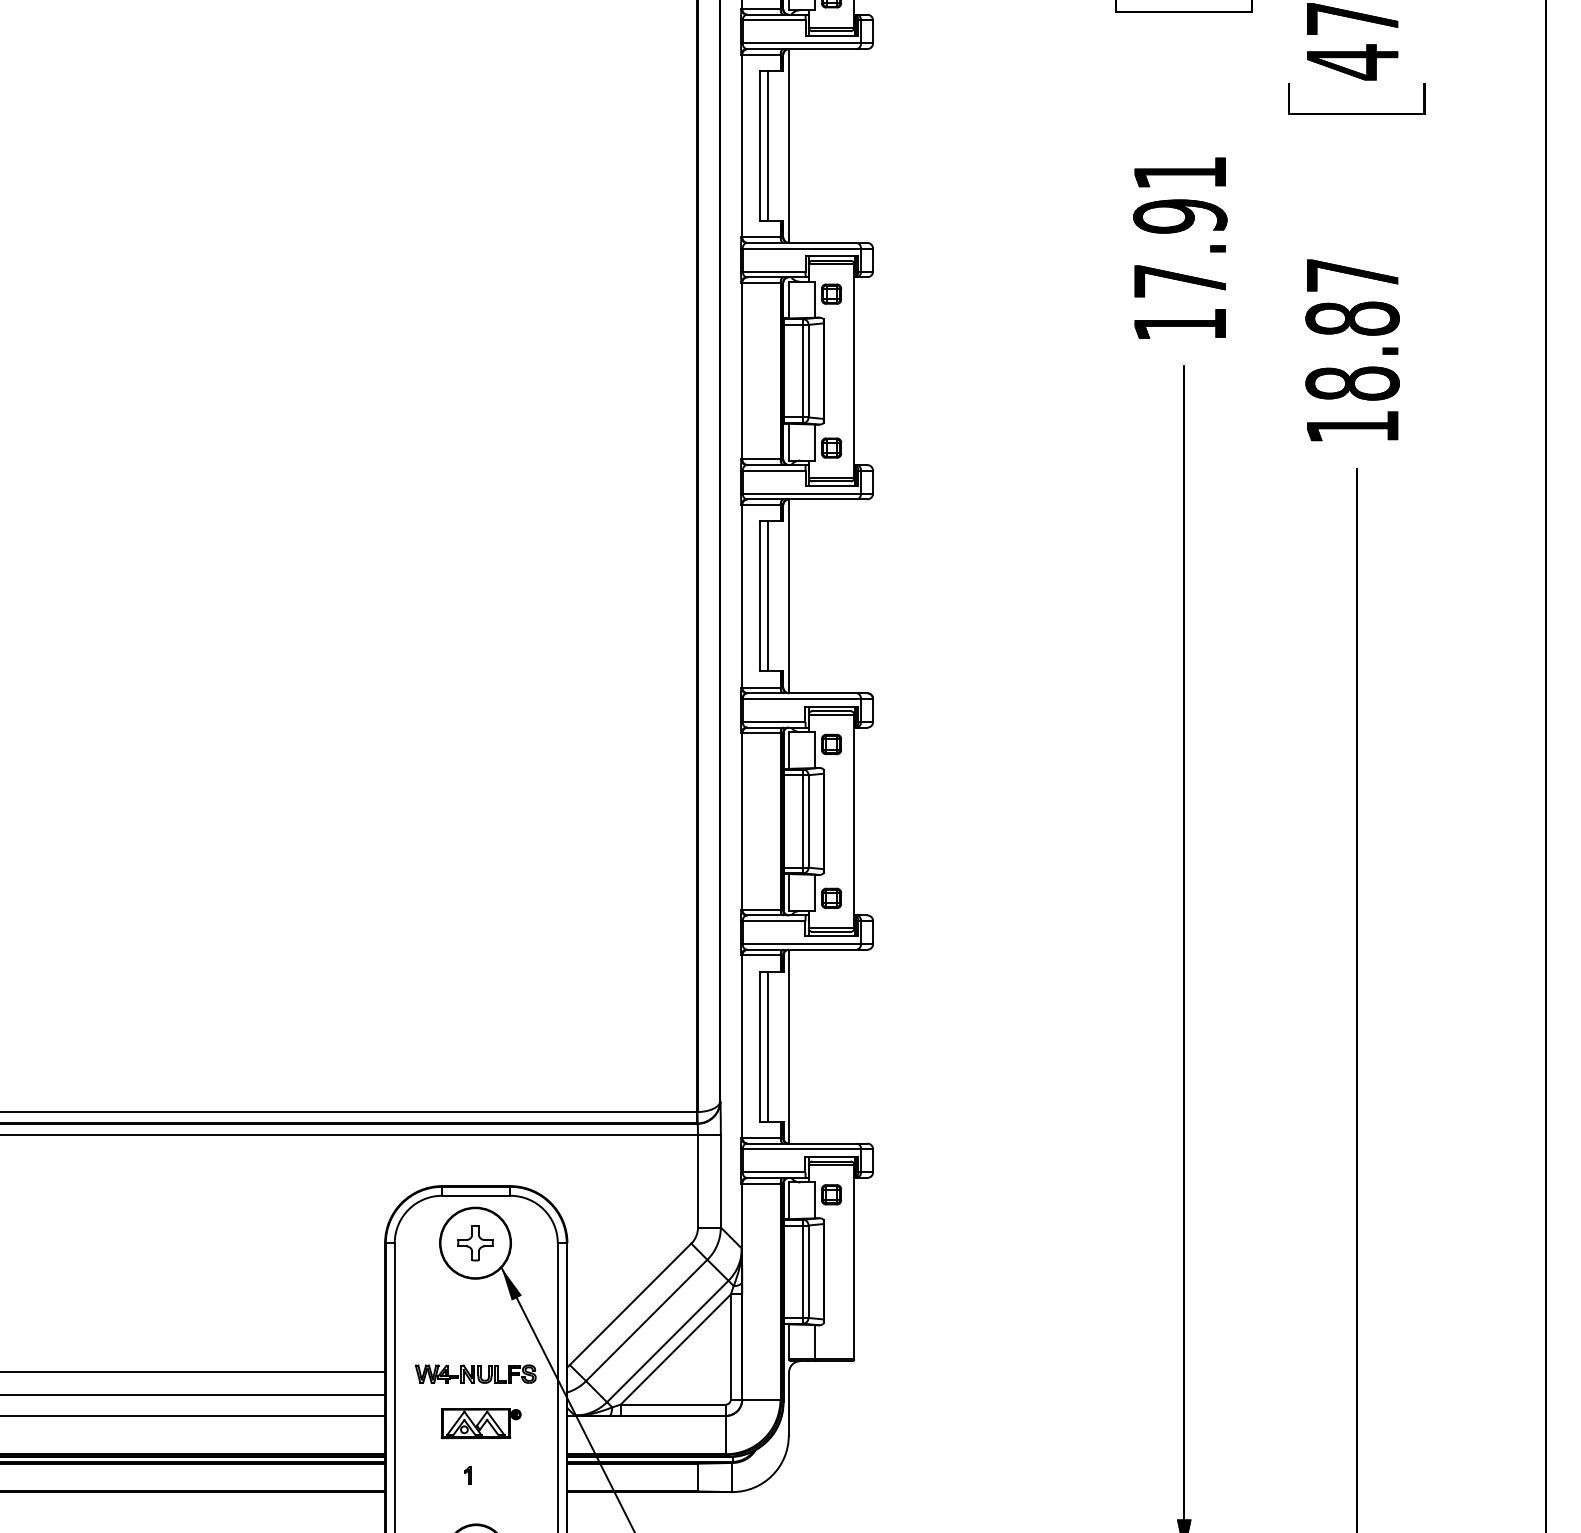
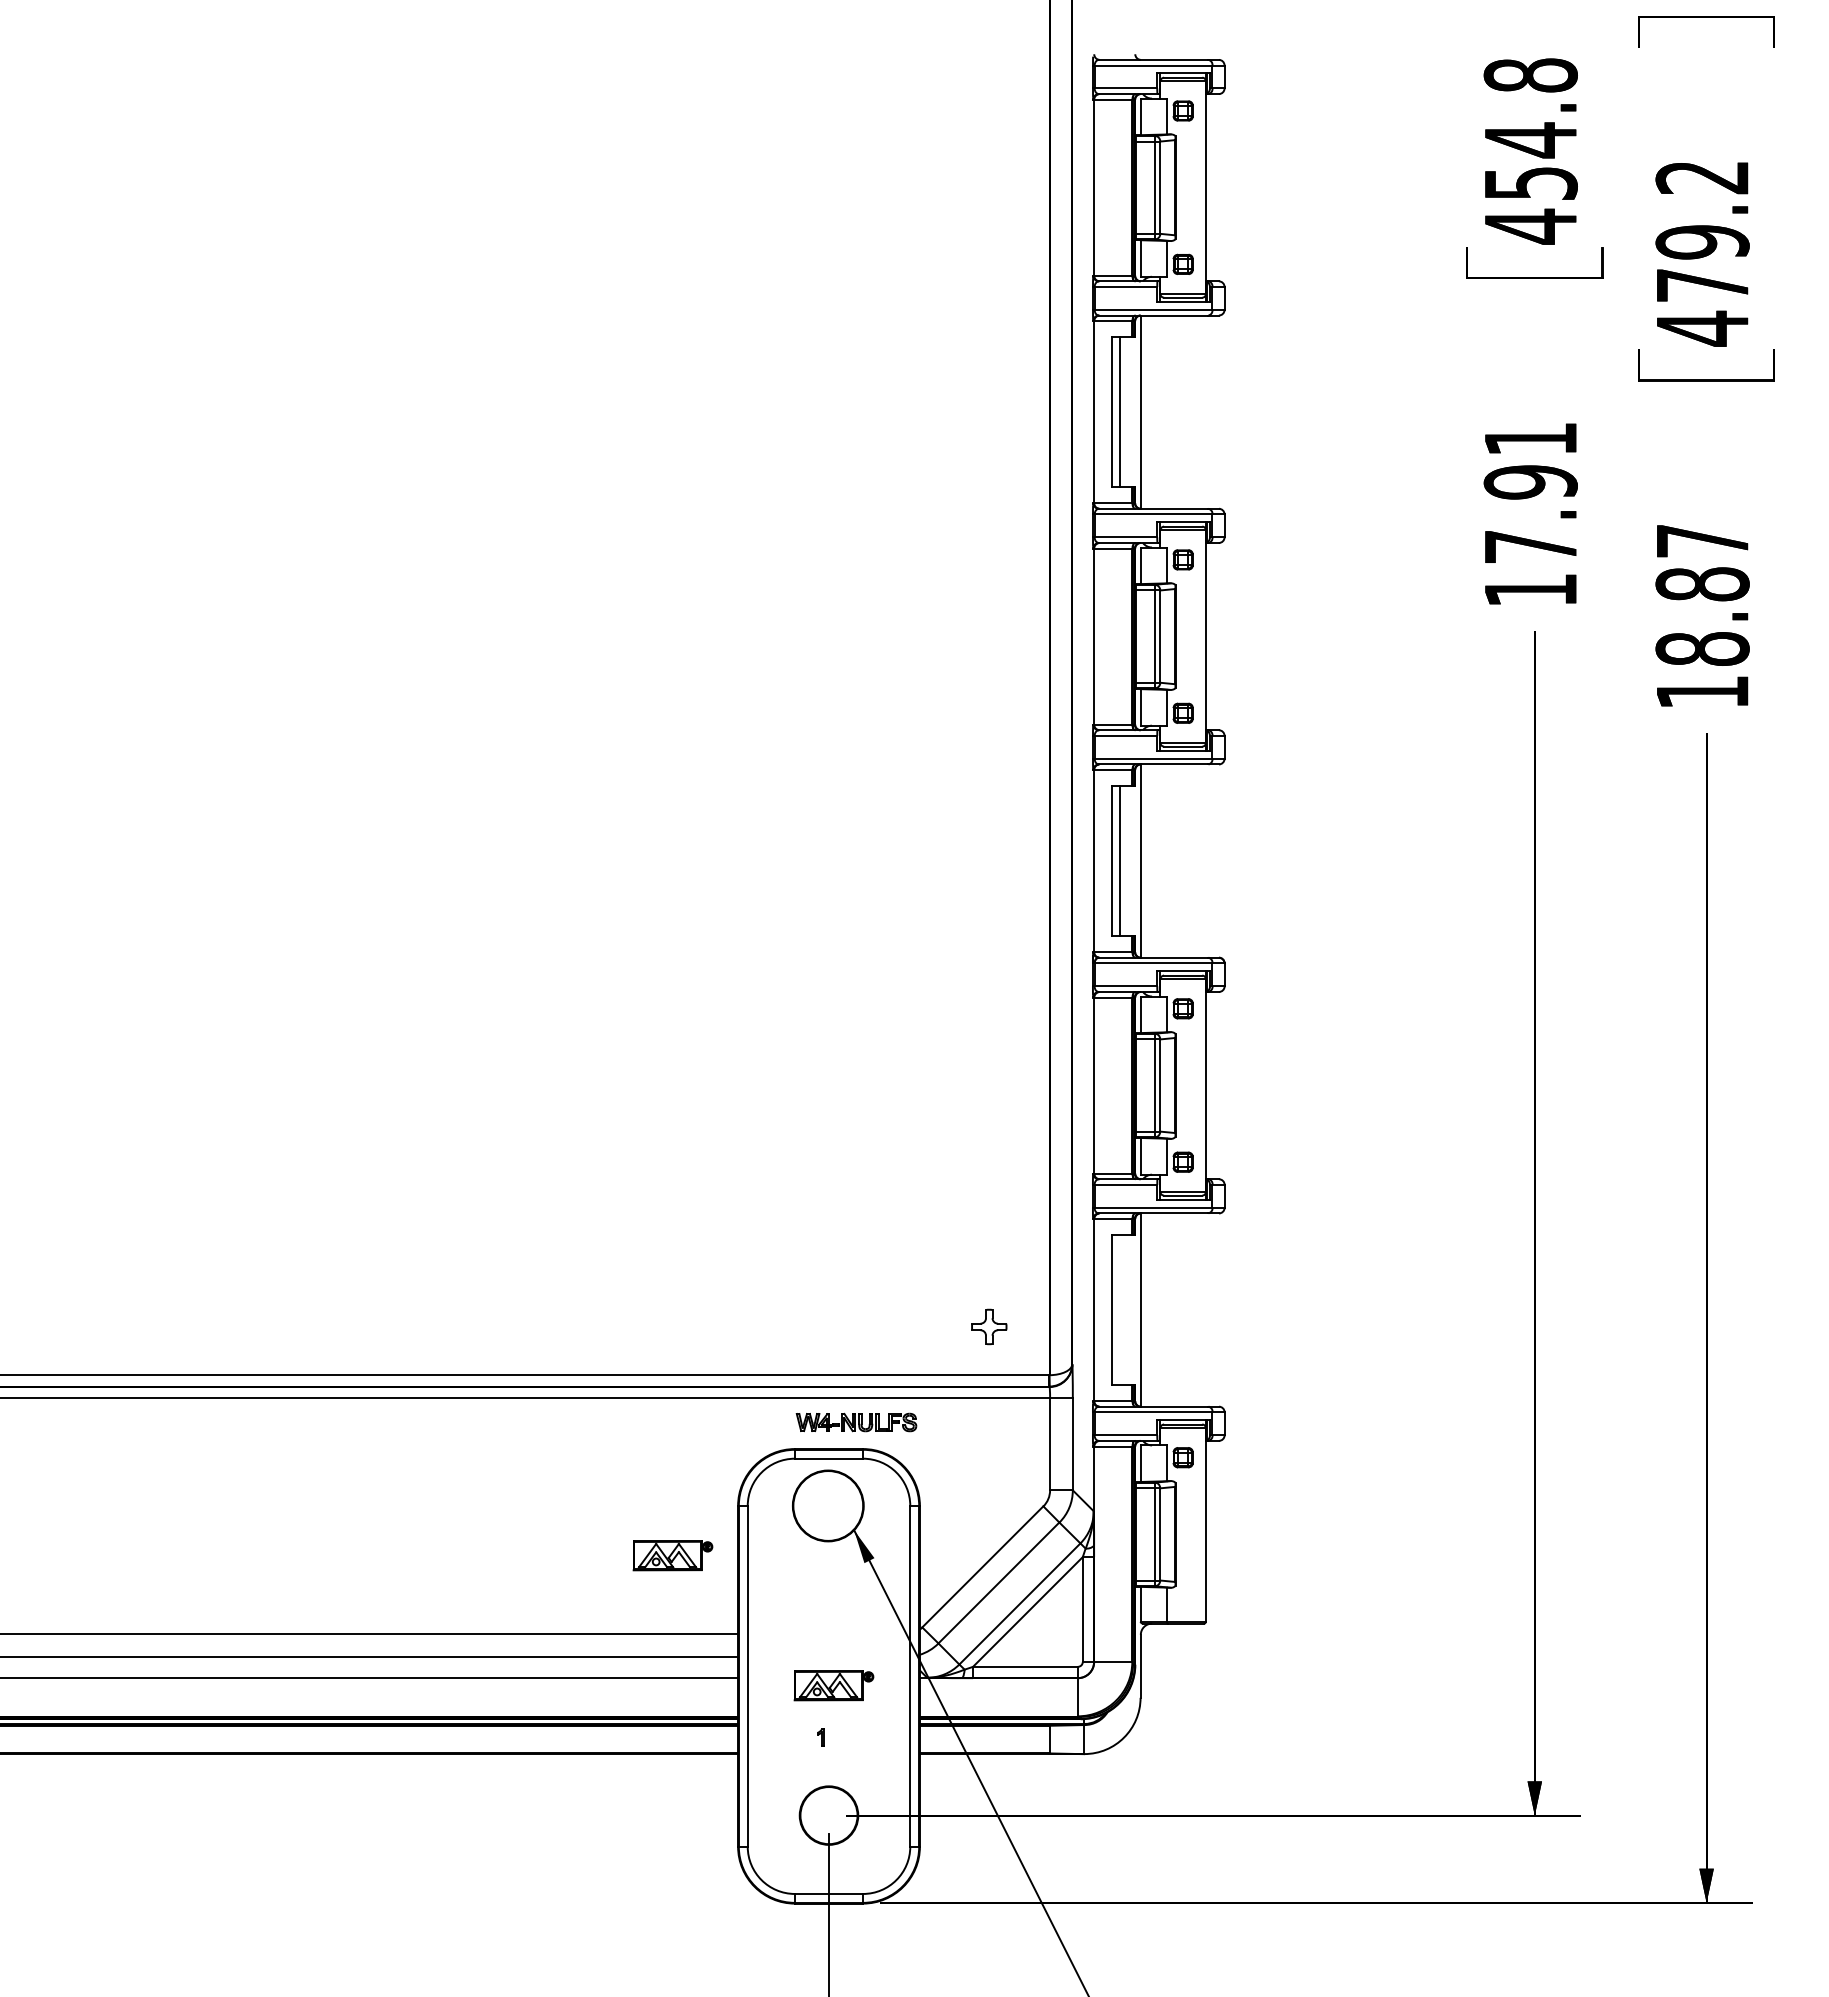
line: (767, 1046) -> (1119, 1309), removed
part: (475, 1242) -> (989, 1326), moved
part: (319, 1292) -> (672, 1555), added
part: (475, 1374) -> (856, 1422), moved

